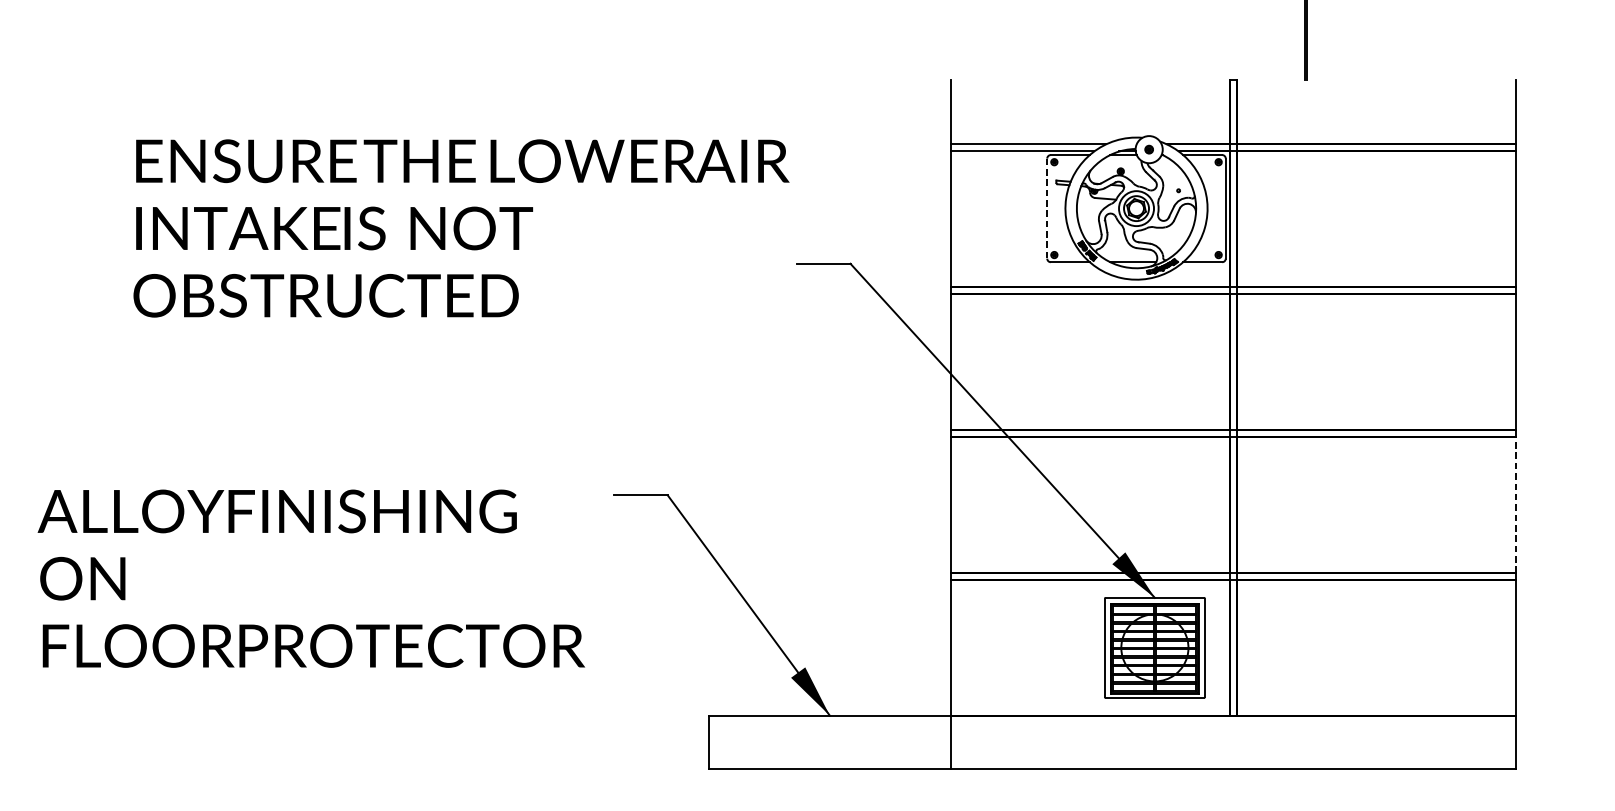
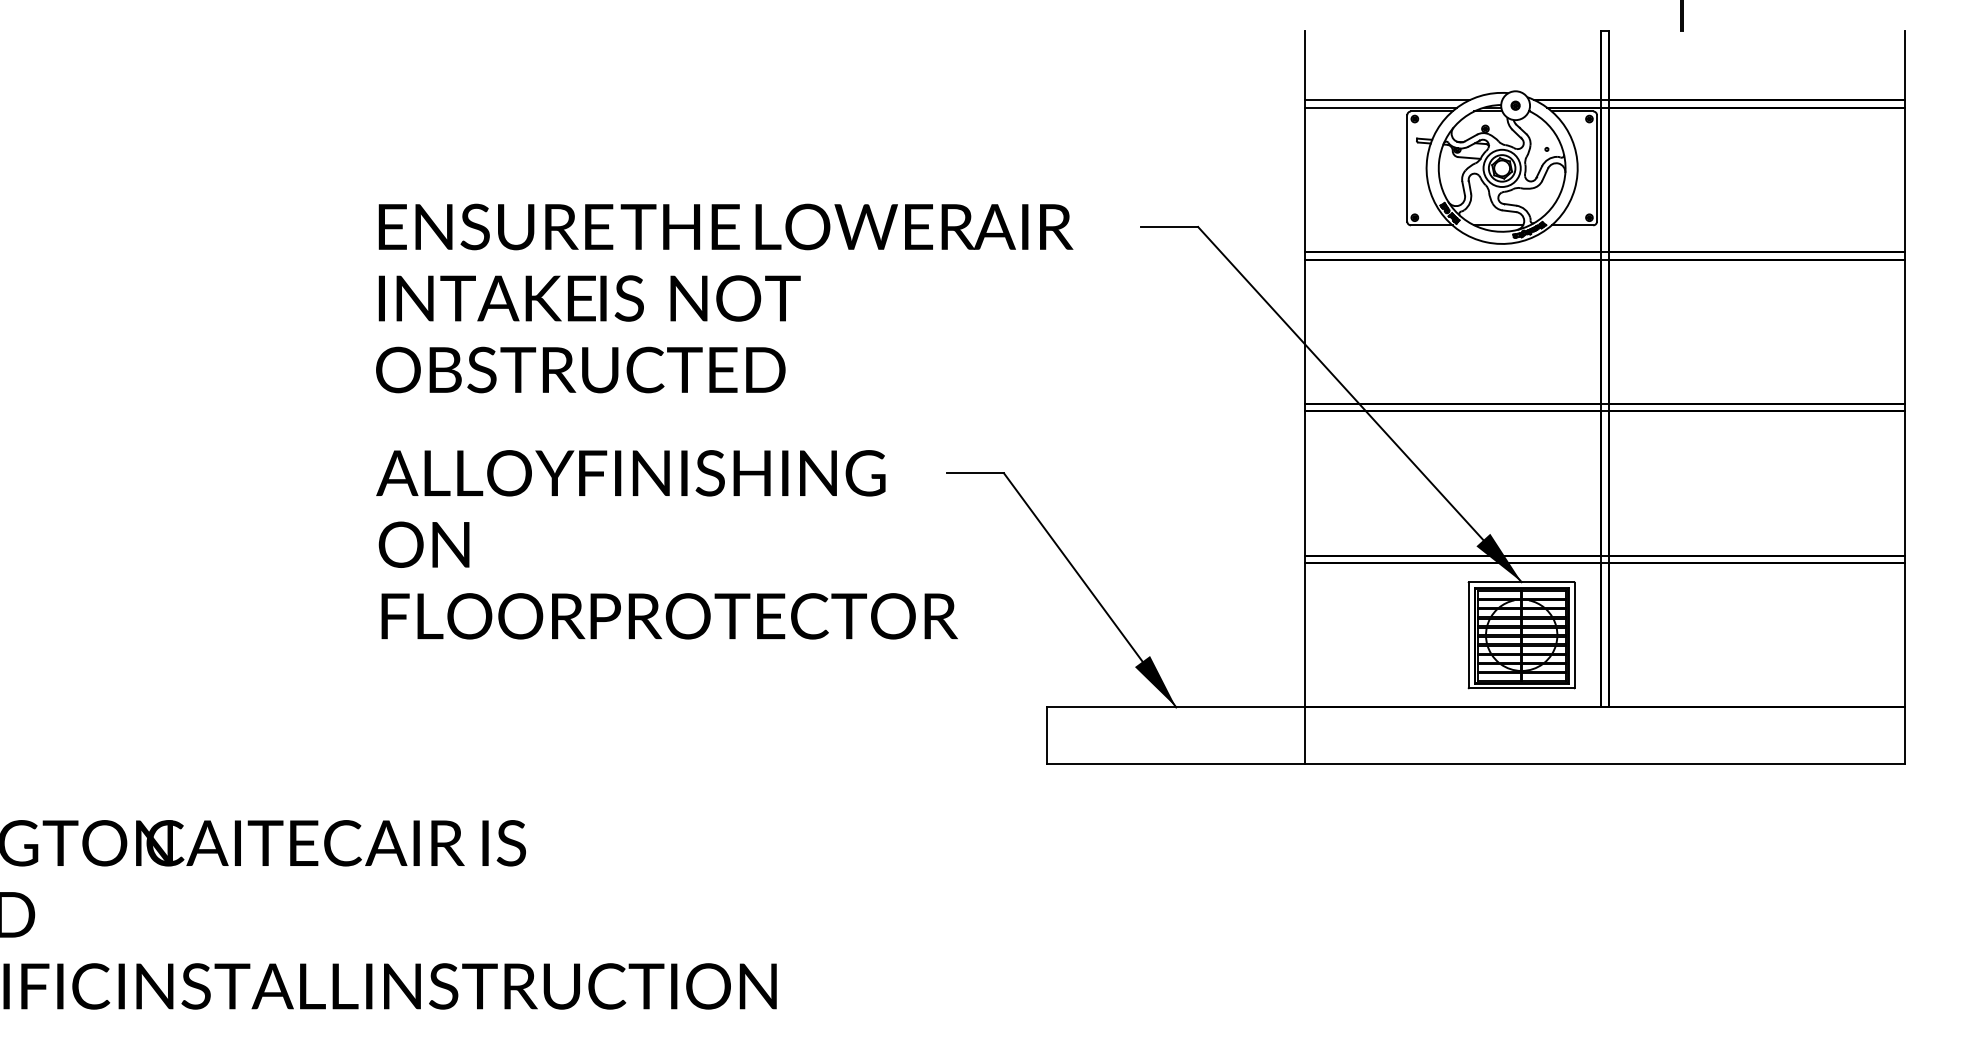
line: (1047, 208) -> (1407, 168), dashed -> solid
text: (461, 228) -> (724, 298), moved
line: (1515, 504) -> (1905, 482), dashed -> solid
text: (310, 578) -> (666, 544), moved

